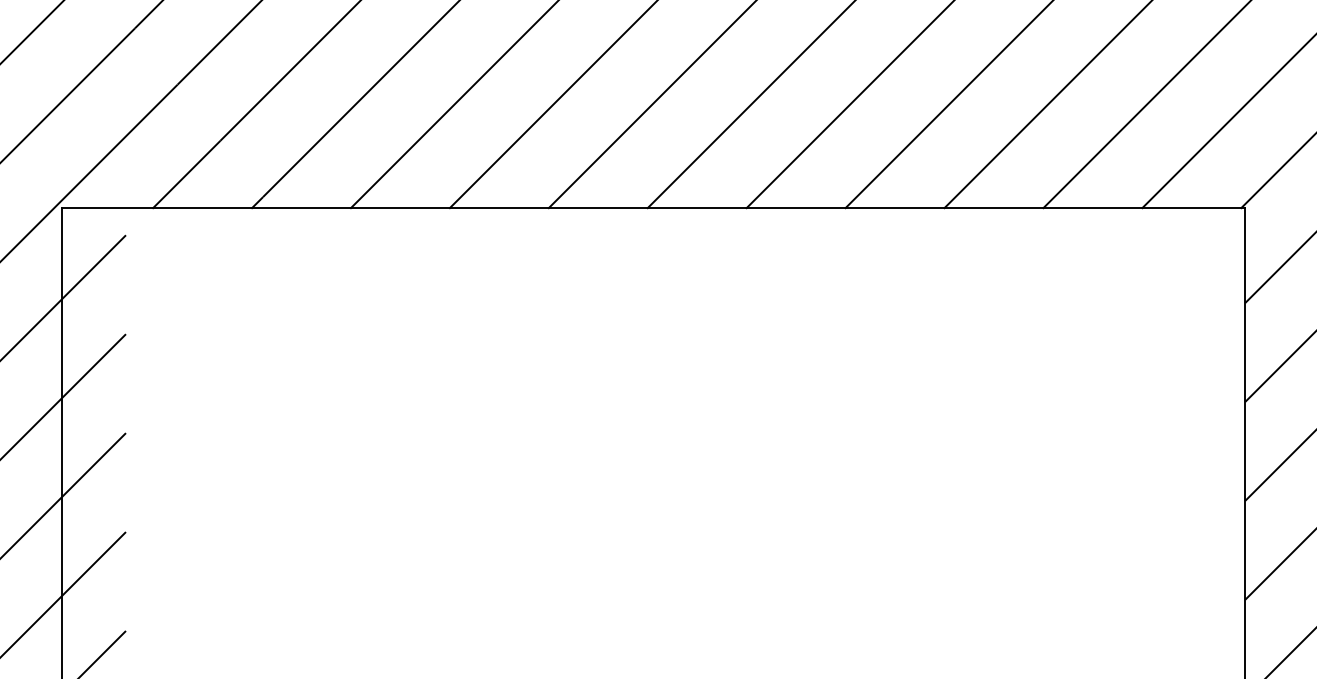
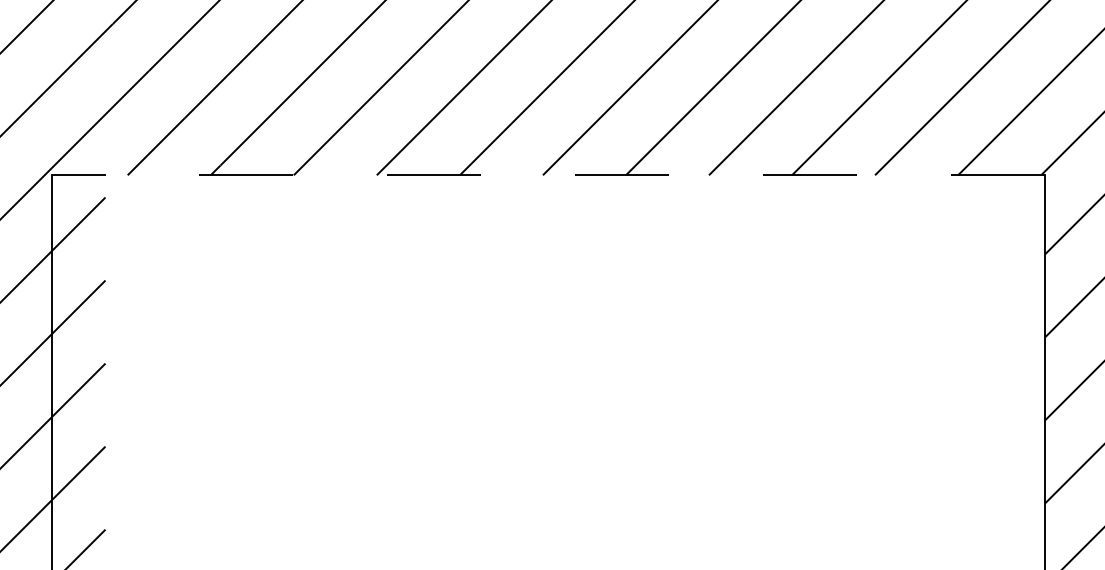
line: (653, 208) -> (548, 175), solid -> dashed

